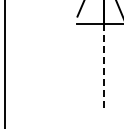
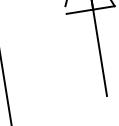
line: (104, 68) -> (100, 53), dashed -> solid

